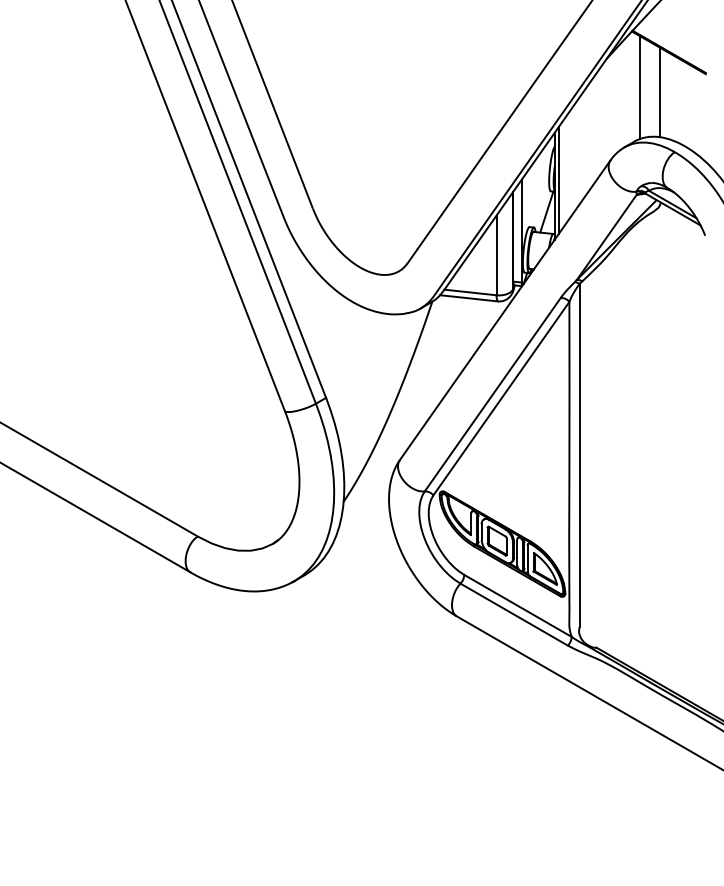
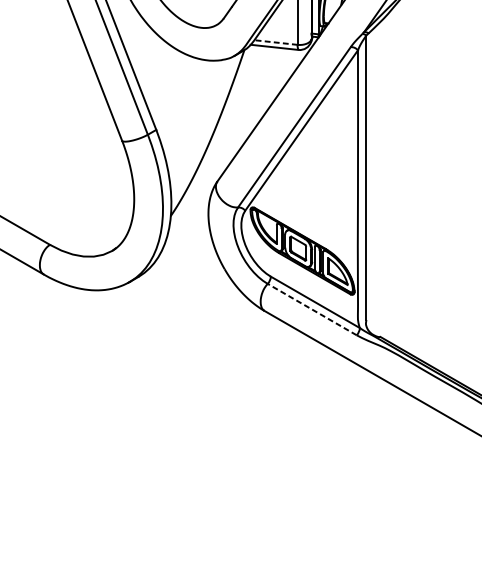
line: (470, 292) -> (275, 42), solid -> dashed
line: (514, 614) -> (312, 309), solid -> dashed

